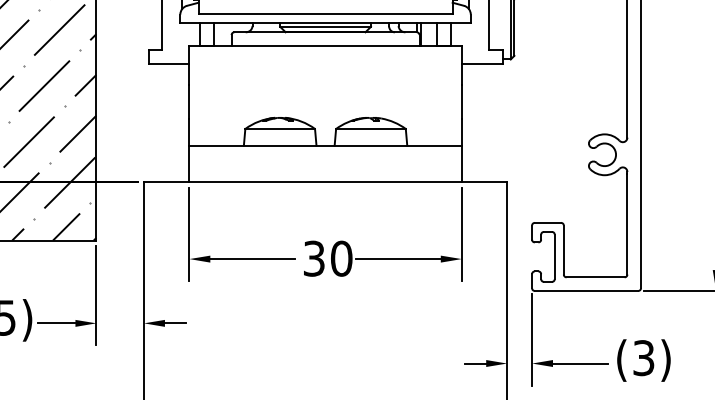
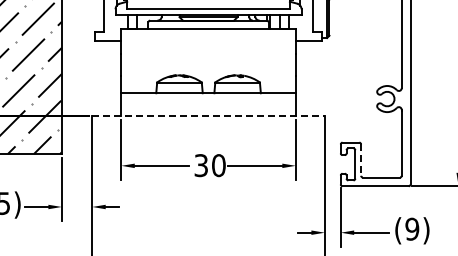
line: (327, 182) -> (209, 116), solid -> dashed
line: (564, 250) -> (361, 160), solid -> dashed
text: (644, 356) -> (412, 228), (3) -> (9)

